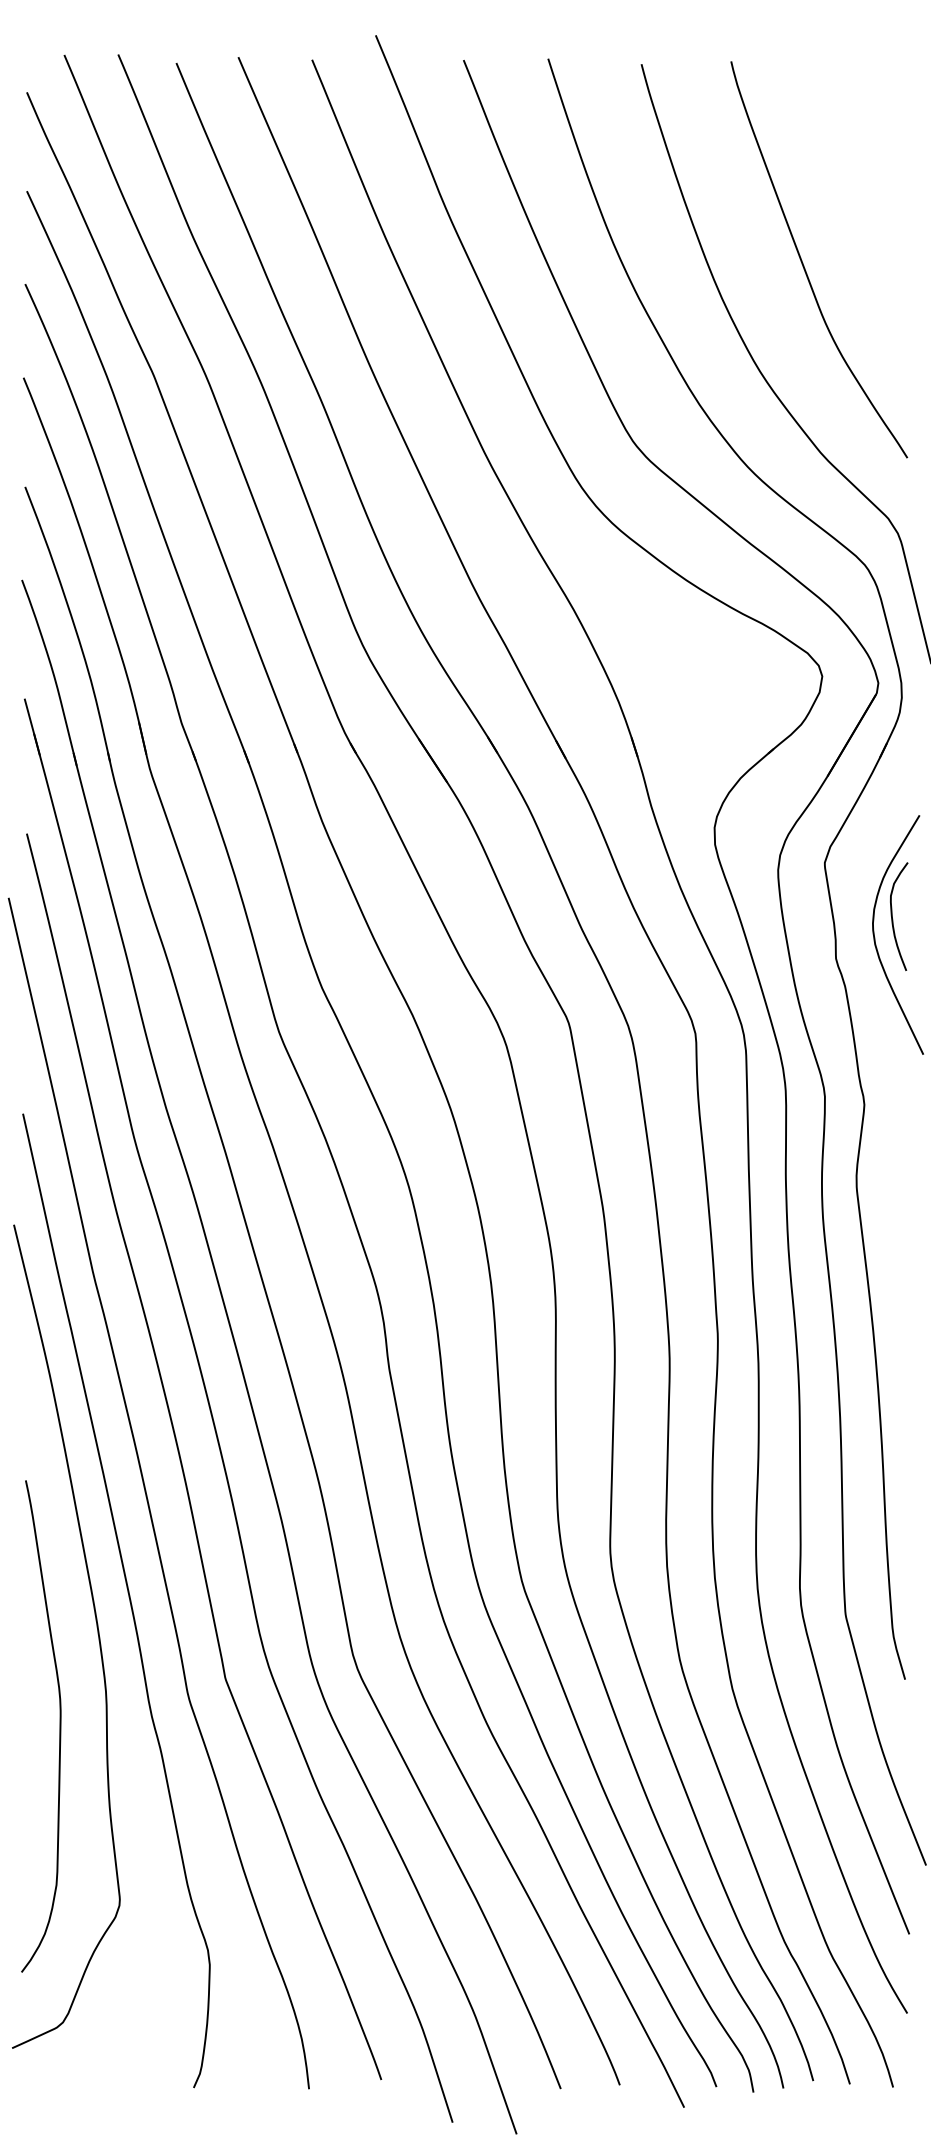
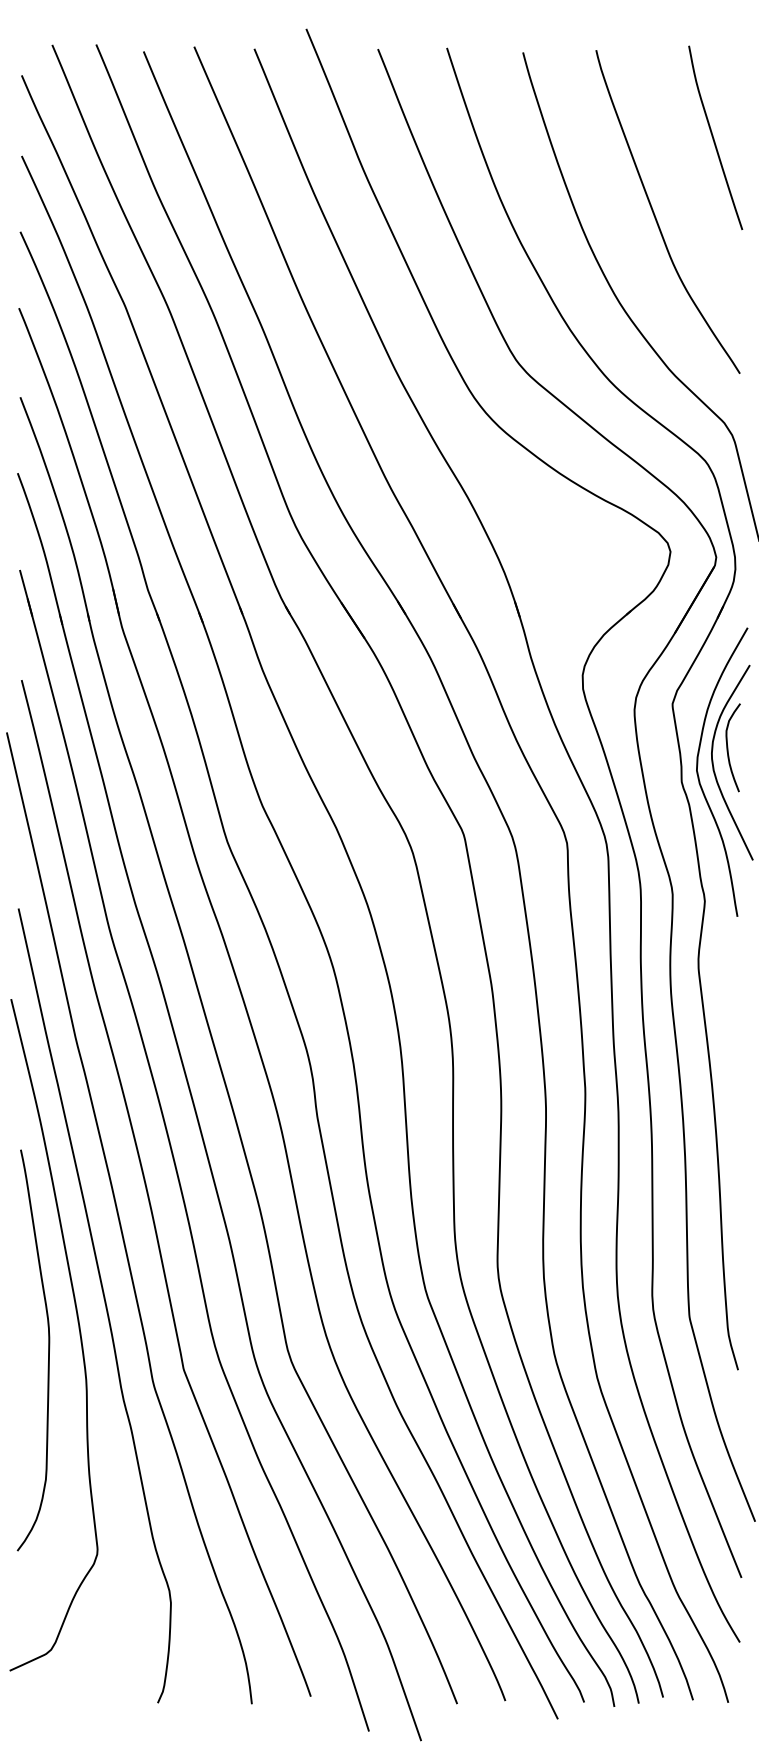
curve: (875, 168) -> (713, 137), added
curve: (857, 952) -> (699, 777), added
curve: (59, 1726) -> (48, 1350), moved

